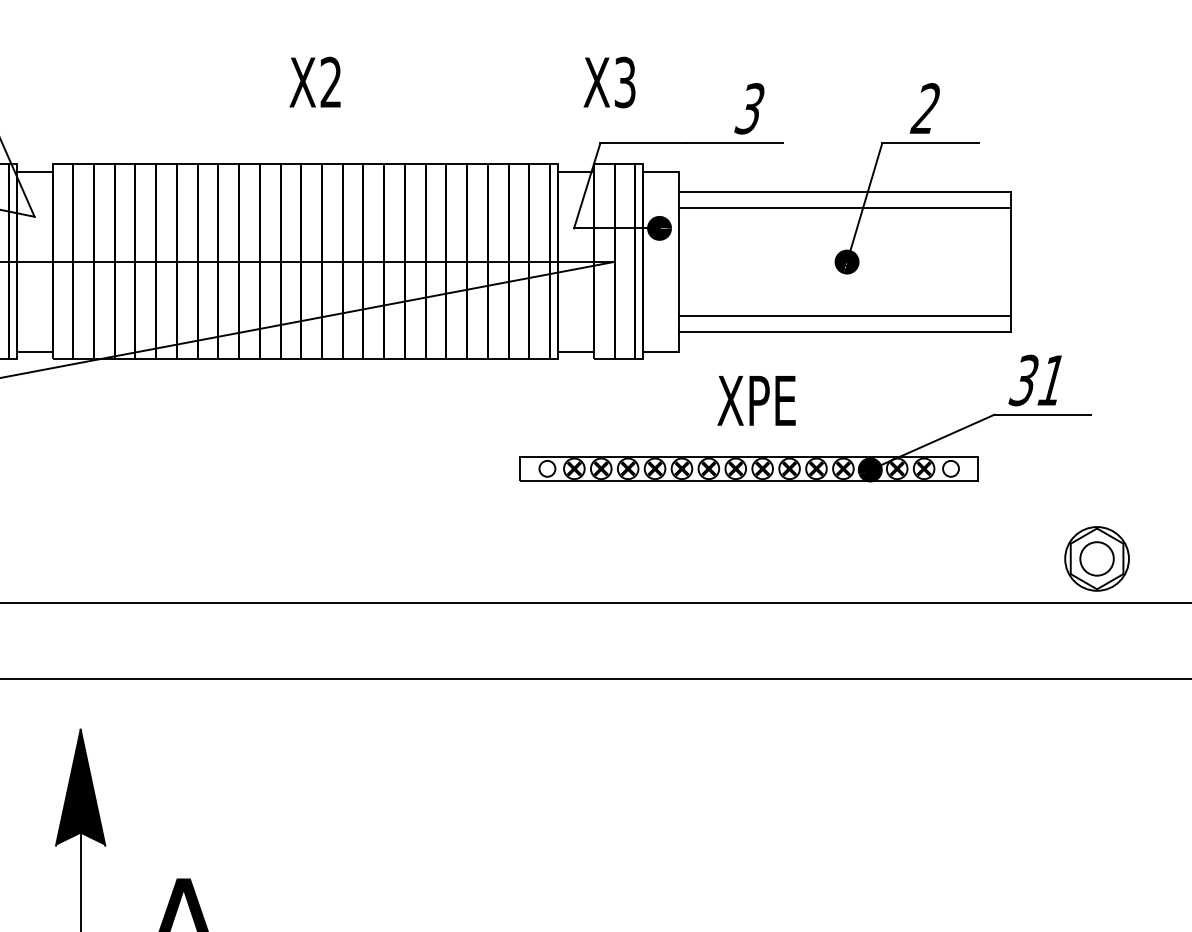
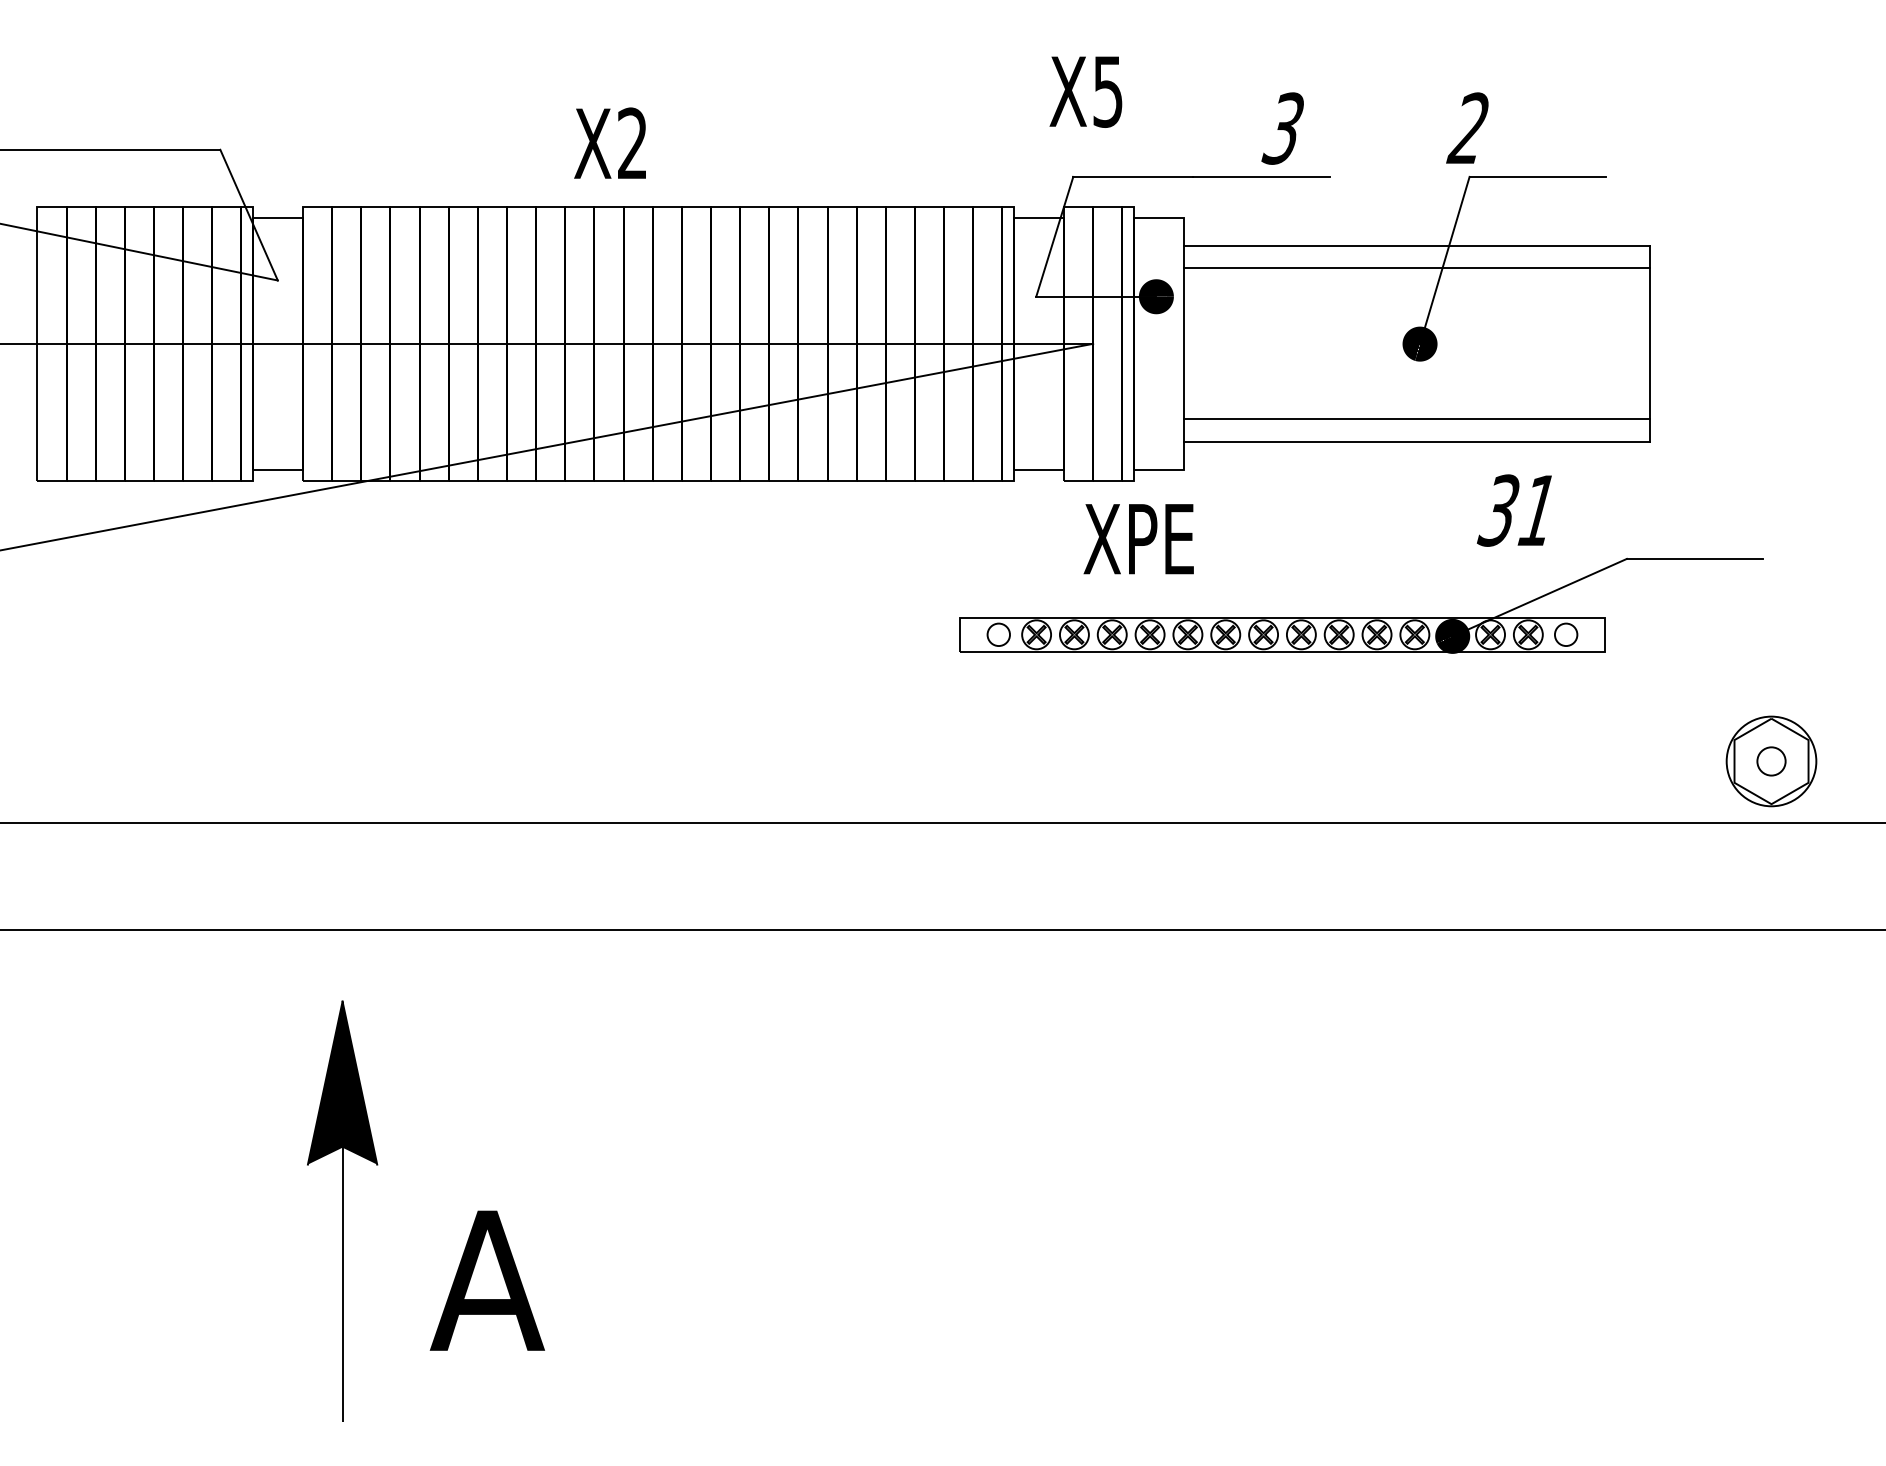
text: (314, 81) -> (609, 142), moved
text: (625, 82) -> (1108, 91), X3 -> X5
text: (924, 107) -> (1467, 127), moved
text: (1035, 380) -> (1514, 510), moved
text: (756, 401) -> (1138, 539), moved
circle: (1097, 558) -> (1771, 761), size x0.6

